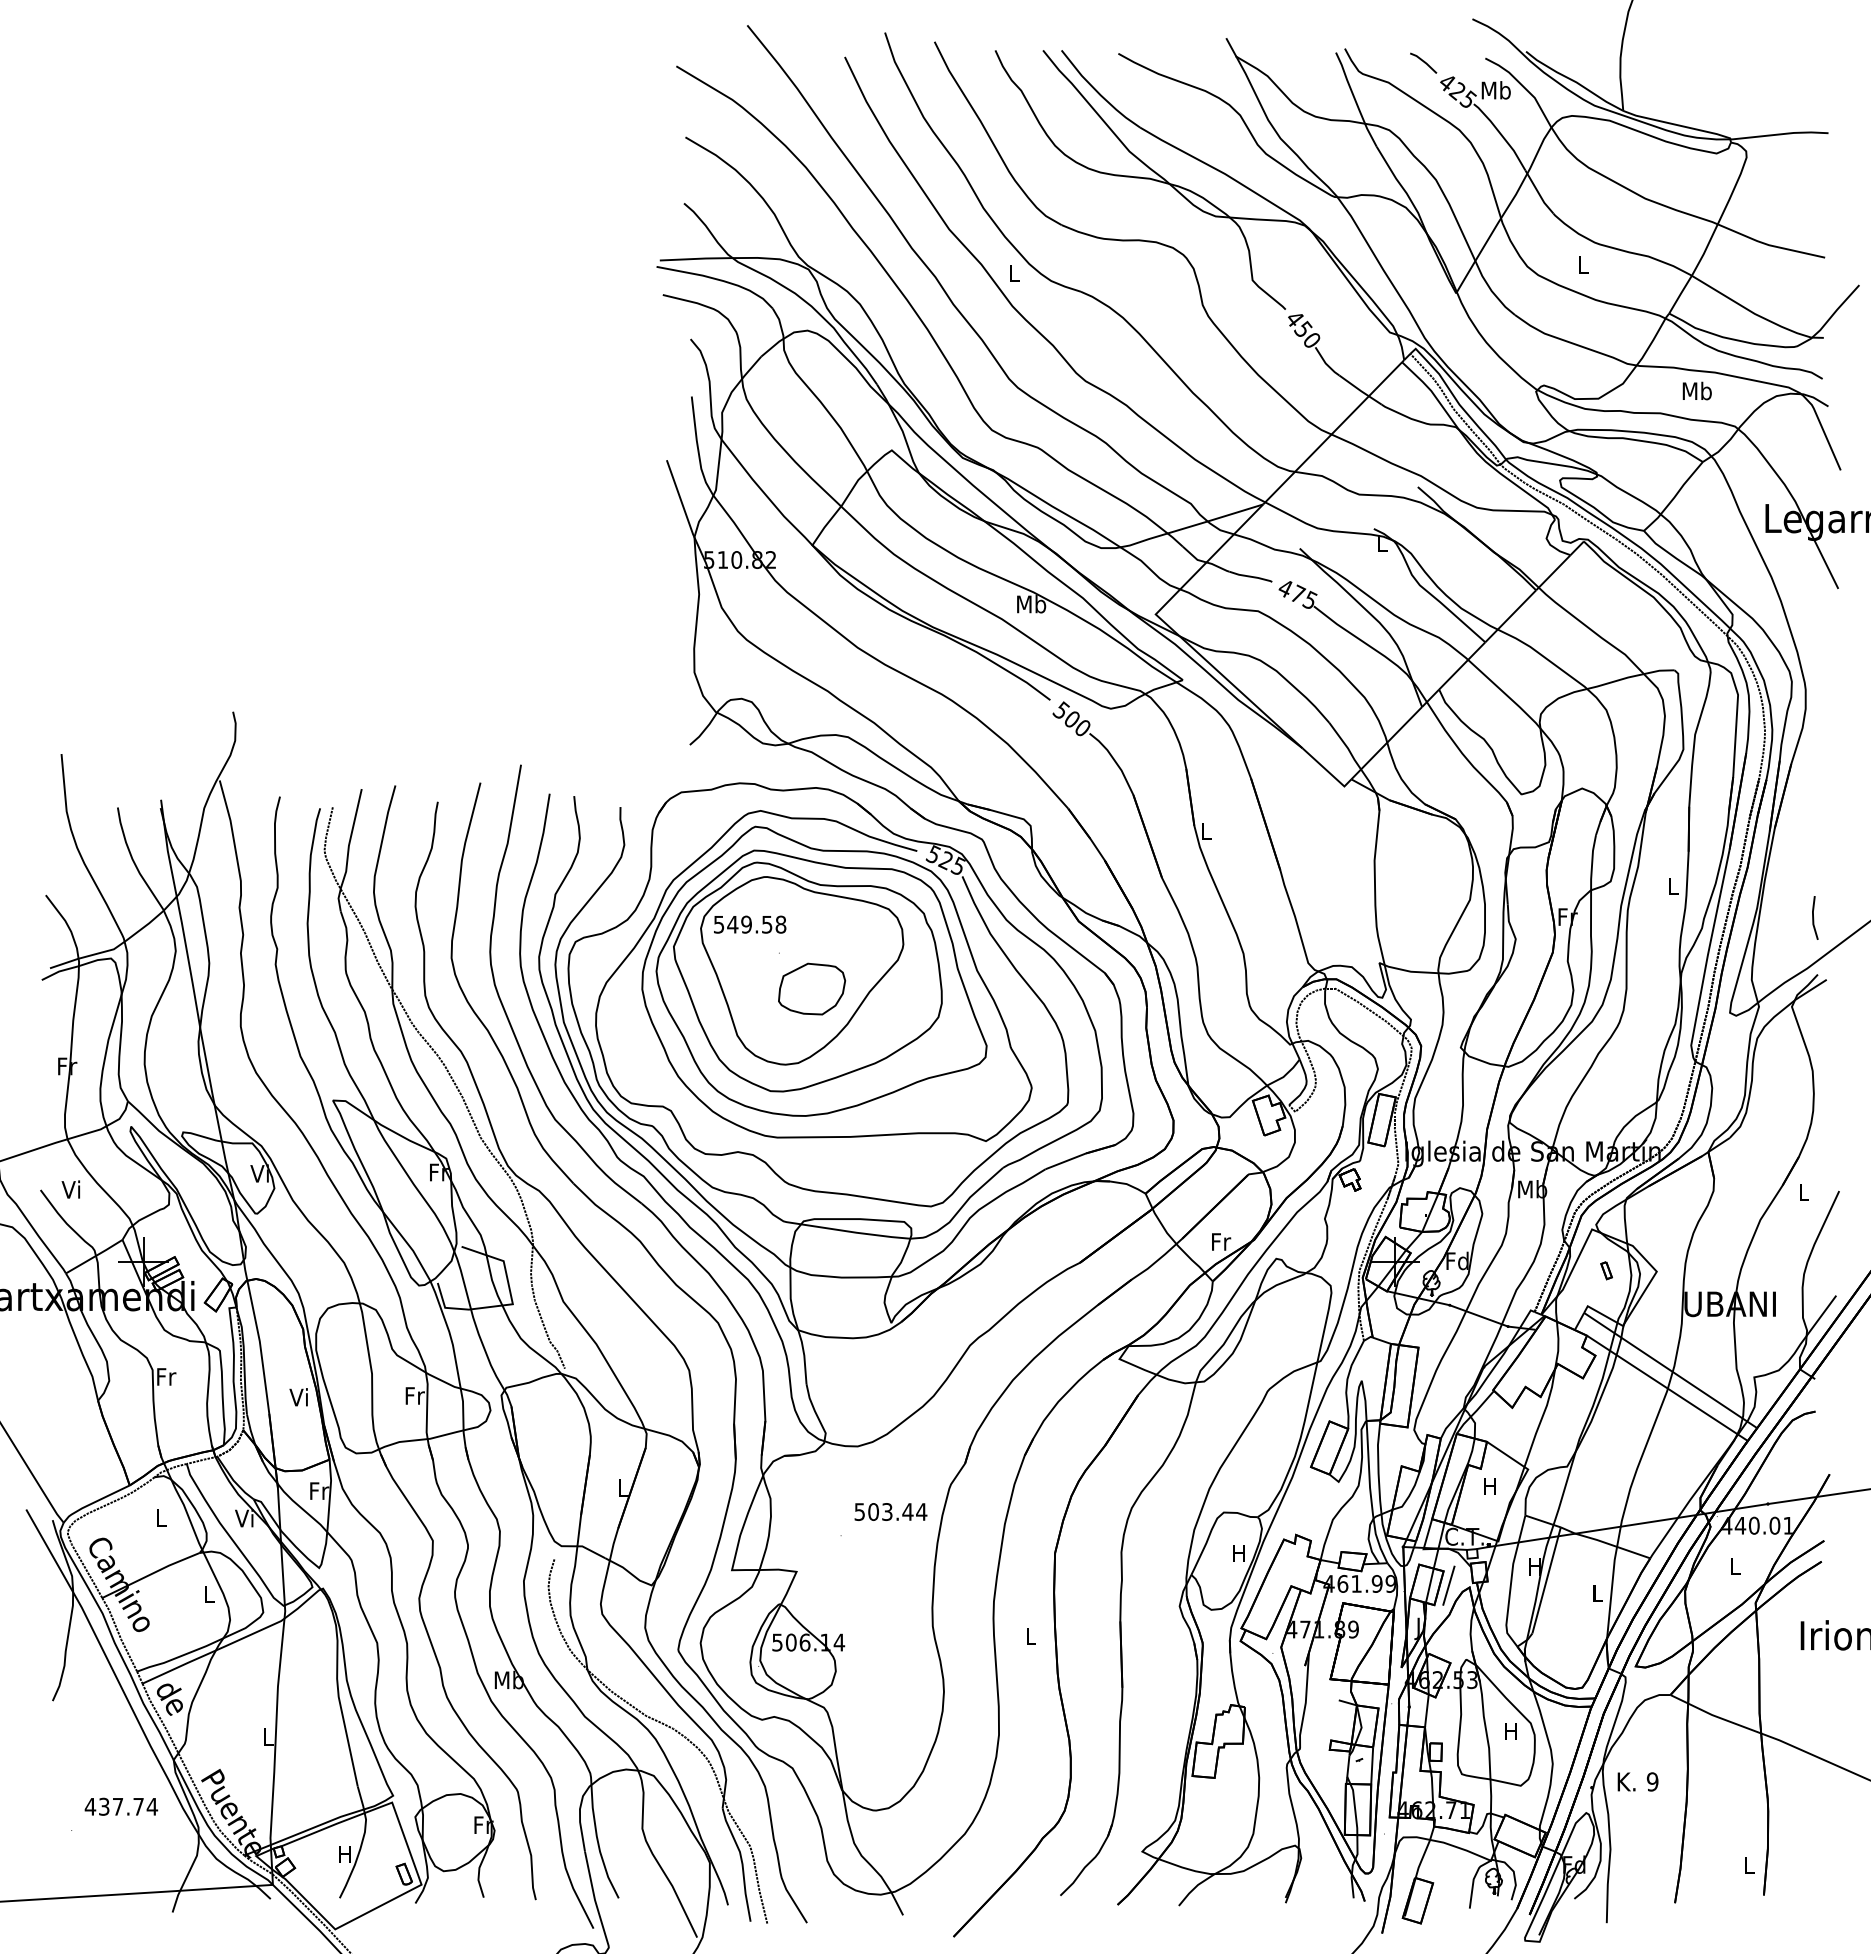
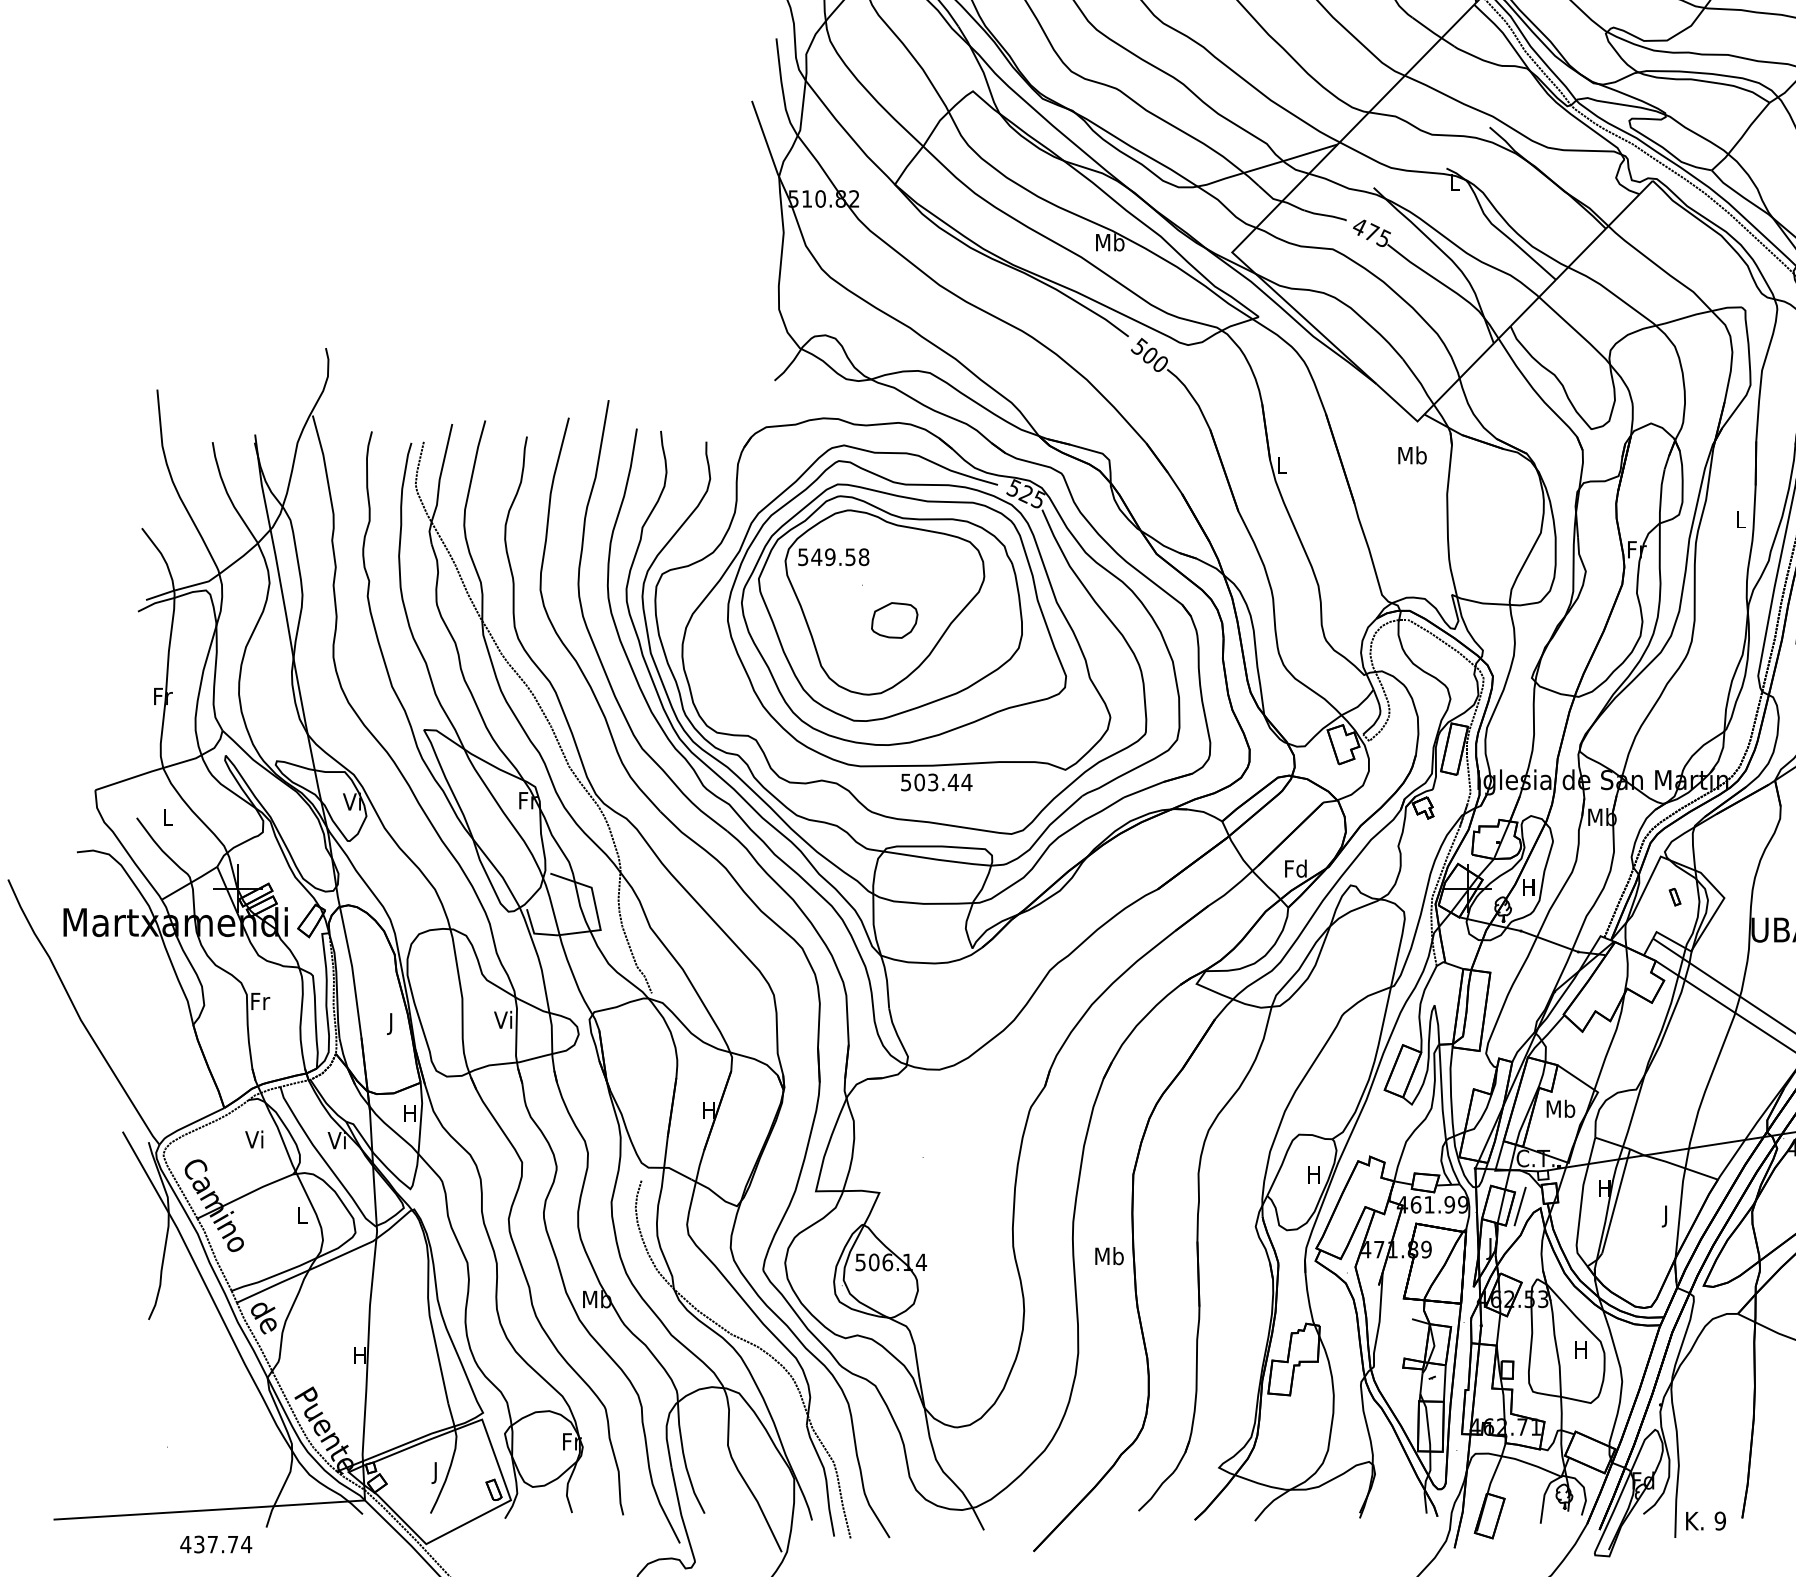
text: (1696, 390) -> (1411, 454), moved
part: (812, 988) -> (895, 619), size x0.7
text: (70, 1189) -> (166, 817), Vi -> L
text: (1220, 1241) -> (1295, 868), Fr -> Fd
text: (1457, 1260) -> (1528, 887), Fd -> H
text: (414, 1395) -> (504, 1019), Fr -> Vi
text: (298, 1399) -> (390, 1023), Vi -> J
text: (1490, 1486) -> (1561, 1109), H -> Mb
text: (622, 1487) -> (708, 1110), L -> H
text: (319, 1490) -> (410, 1113), Fr -> H
text: (890, 1511) -> (936, 781), moved
text: (160, 1517) -> (254, 1139), L -> Vi
text: (1597, 1595) -> (1666, 1216), L -> J
text: (1030, 1636) -> (1109, 1256), L -> Mb
text: (267, 1736) -> (359, 1354), L -> H
text: (1637, 1781) -> (1705, 1520), moved
text: (121, 1806) -> (216, 1544), moved
text: (344, 1857) -> (435, 1473), H -> J

